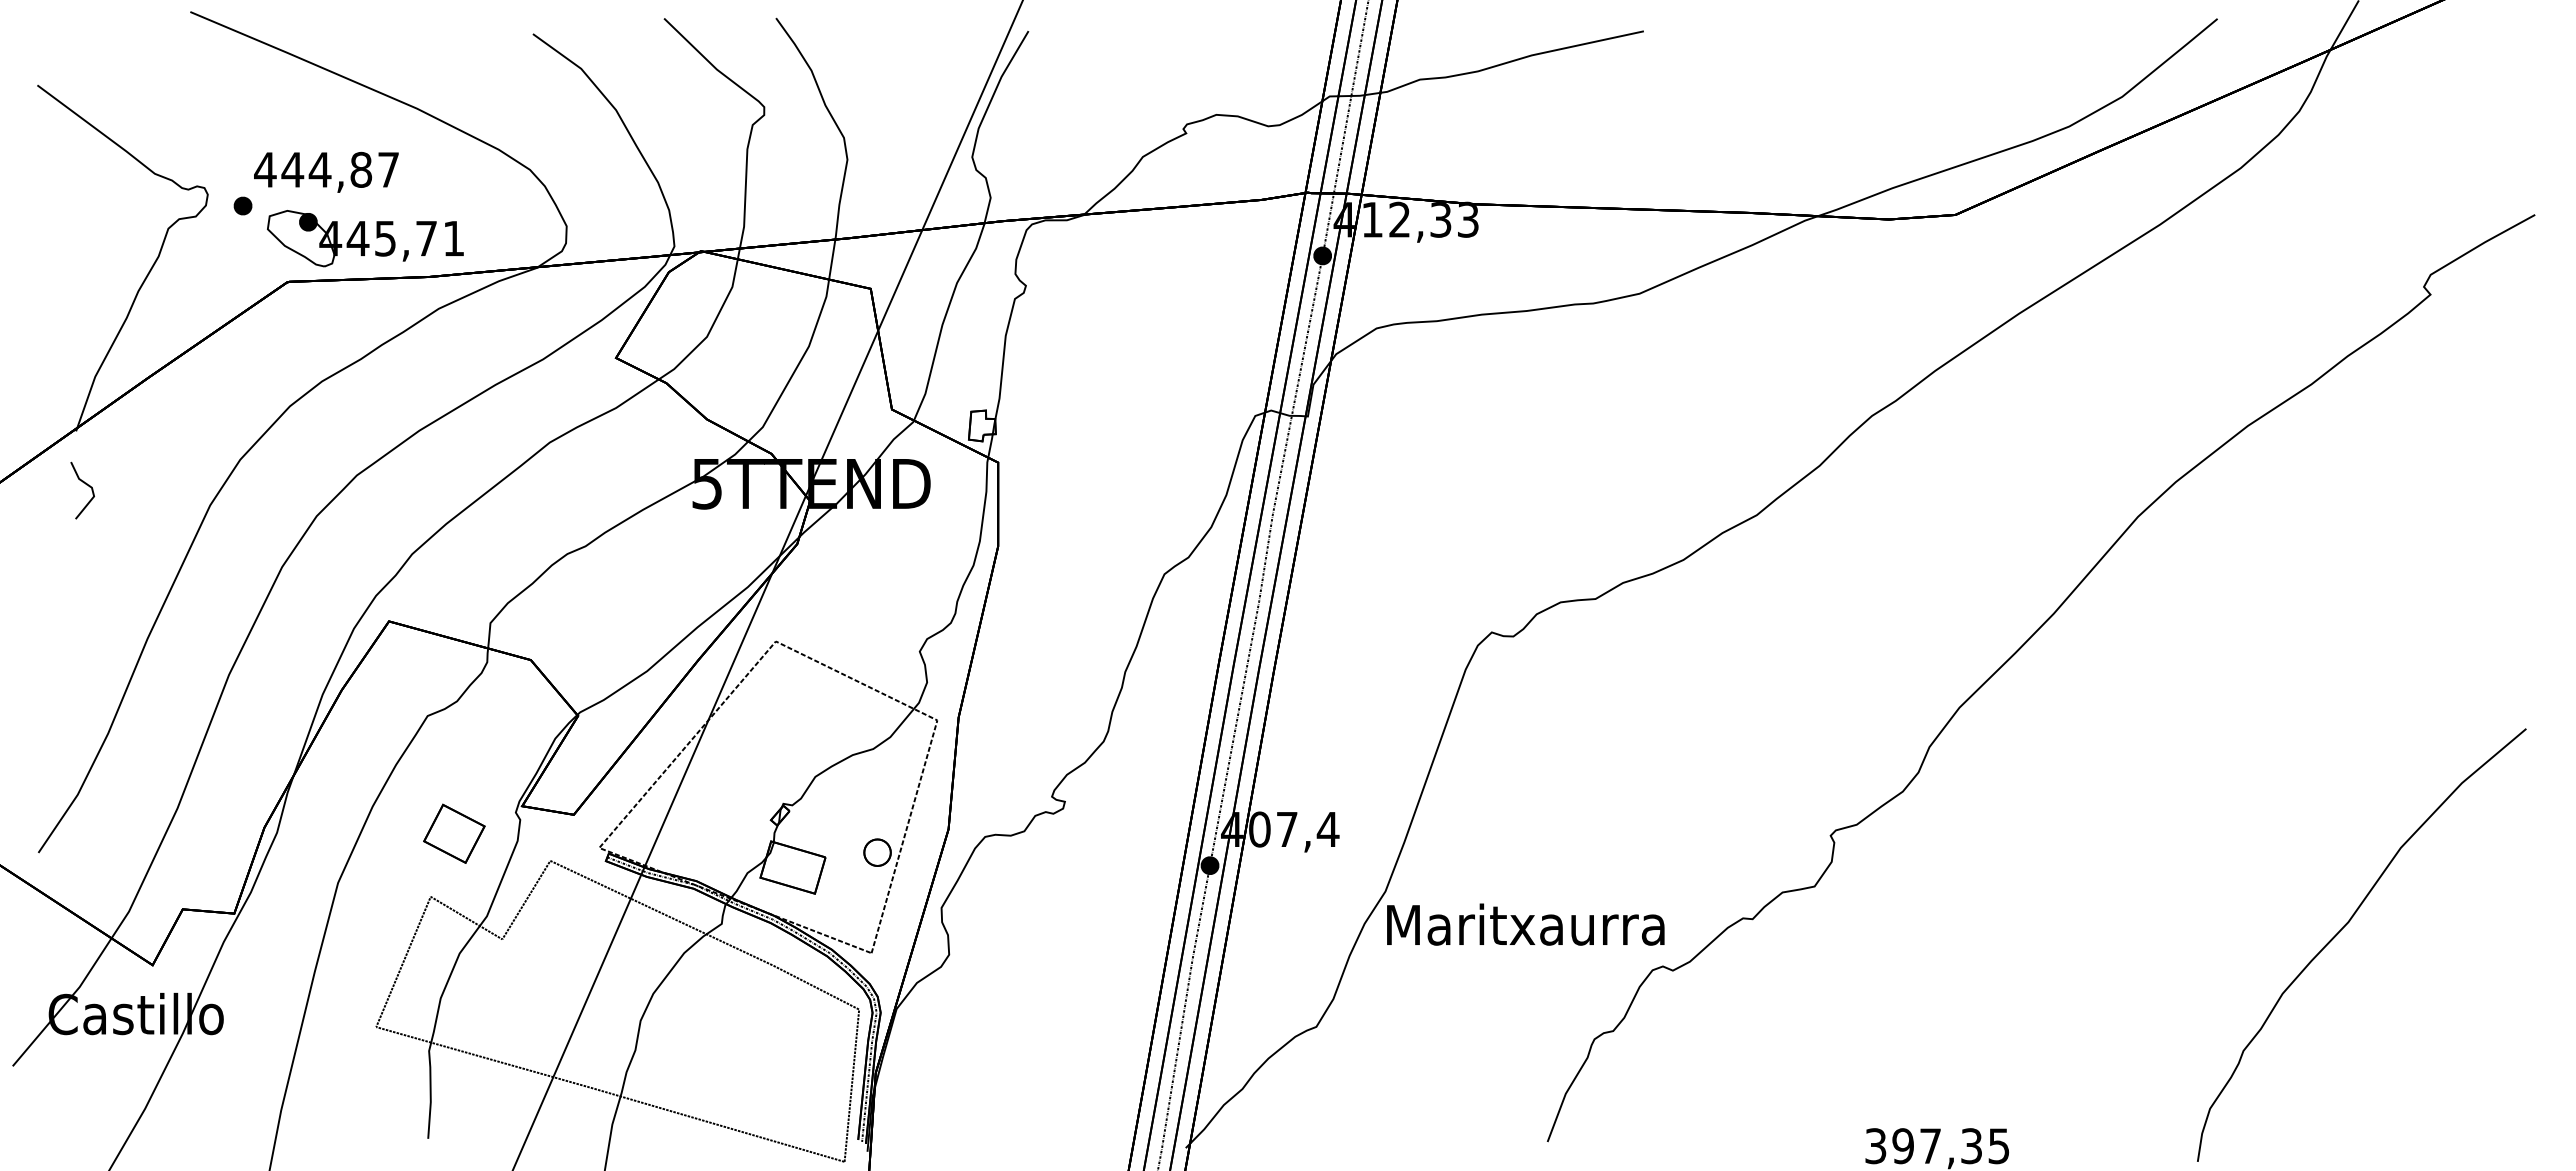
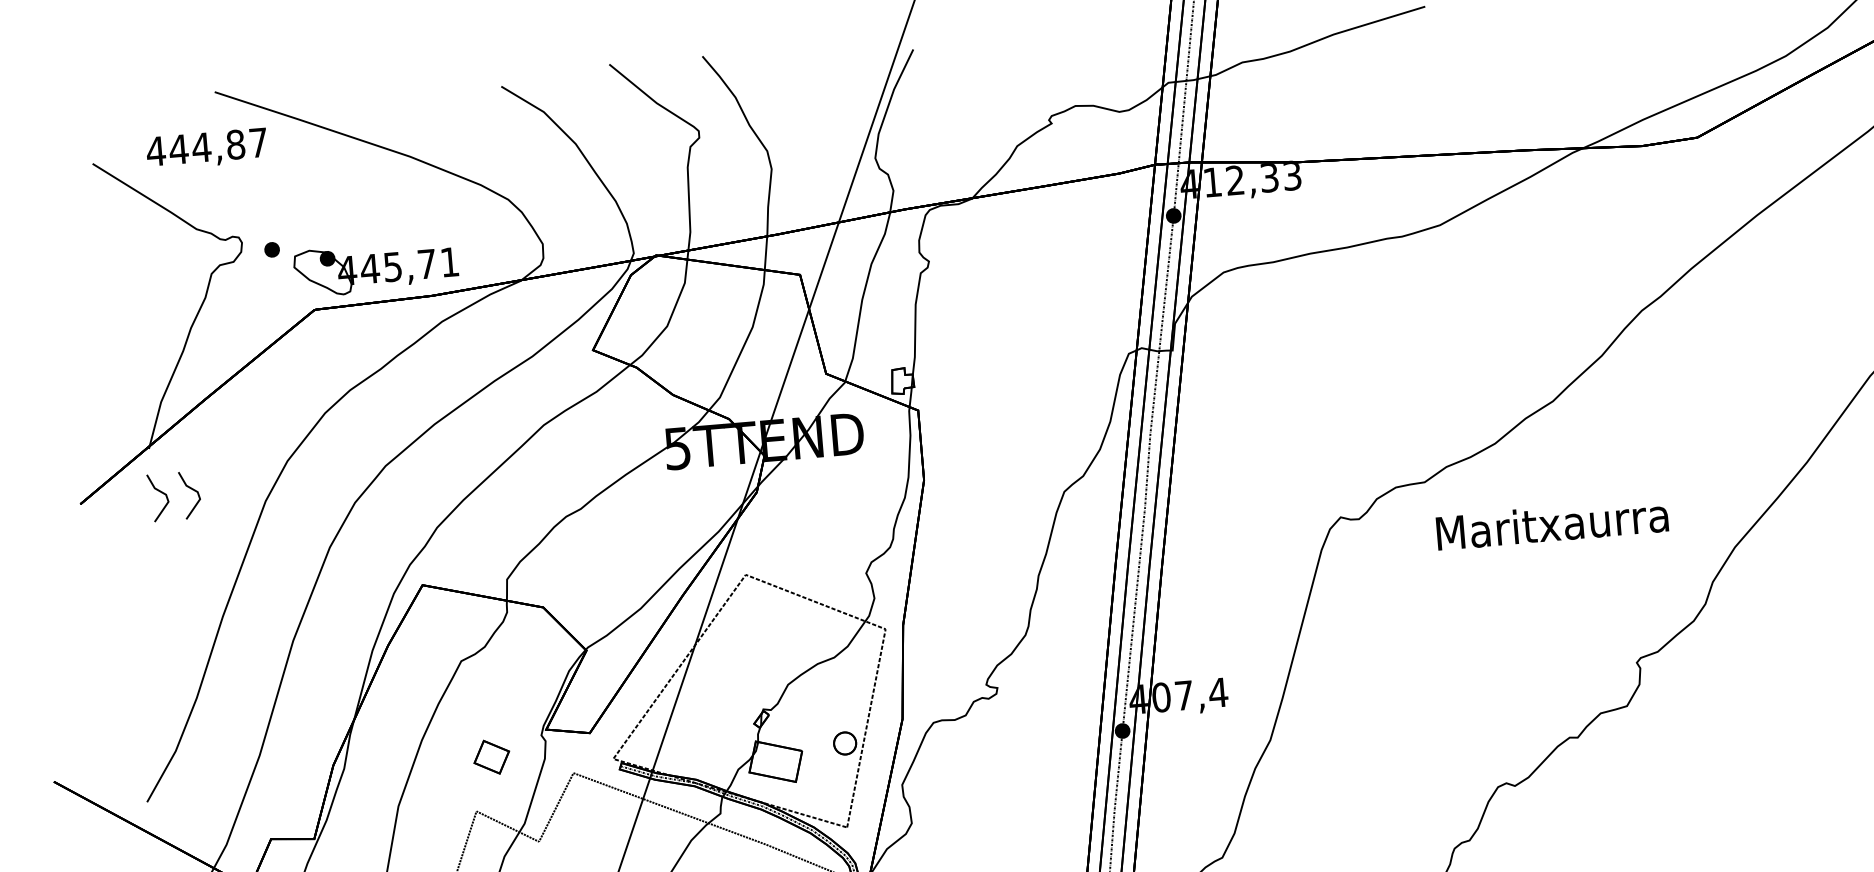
text: (326, 171) -> (207, 148), moved
line: (124, 485) -> (193, 490), added
part: (454, 833) -> (491, 757), size x0.7
text: (1525, 924) -> (1552, 523), moved

